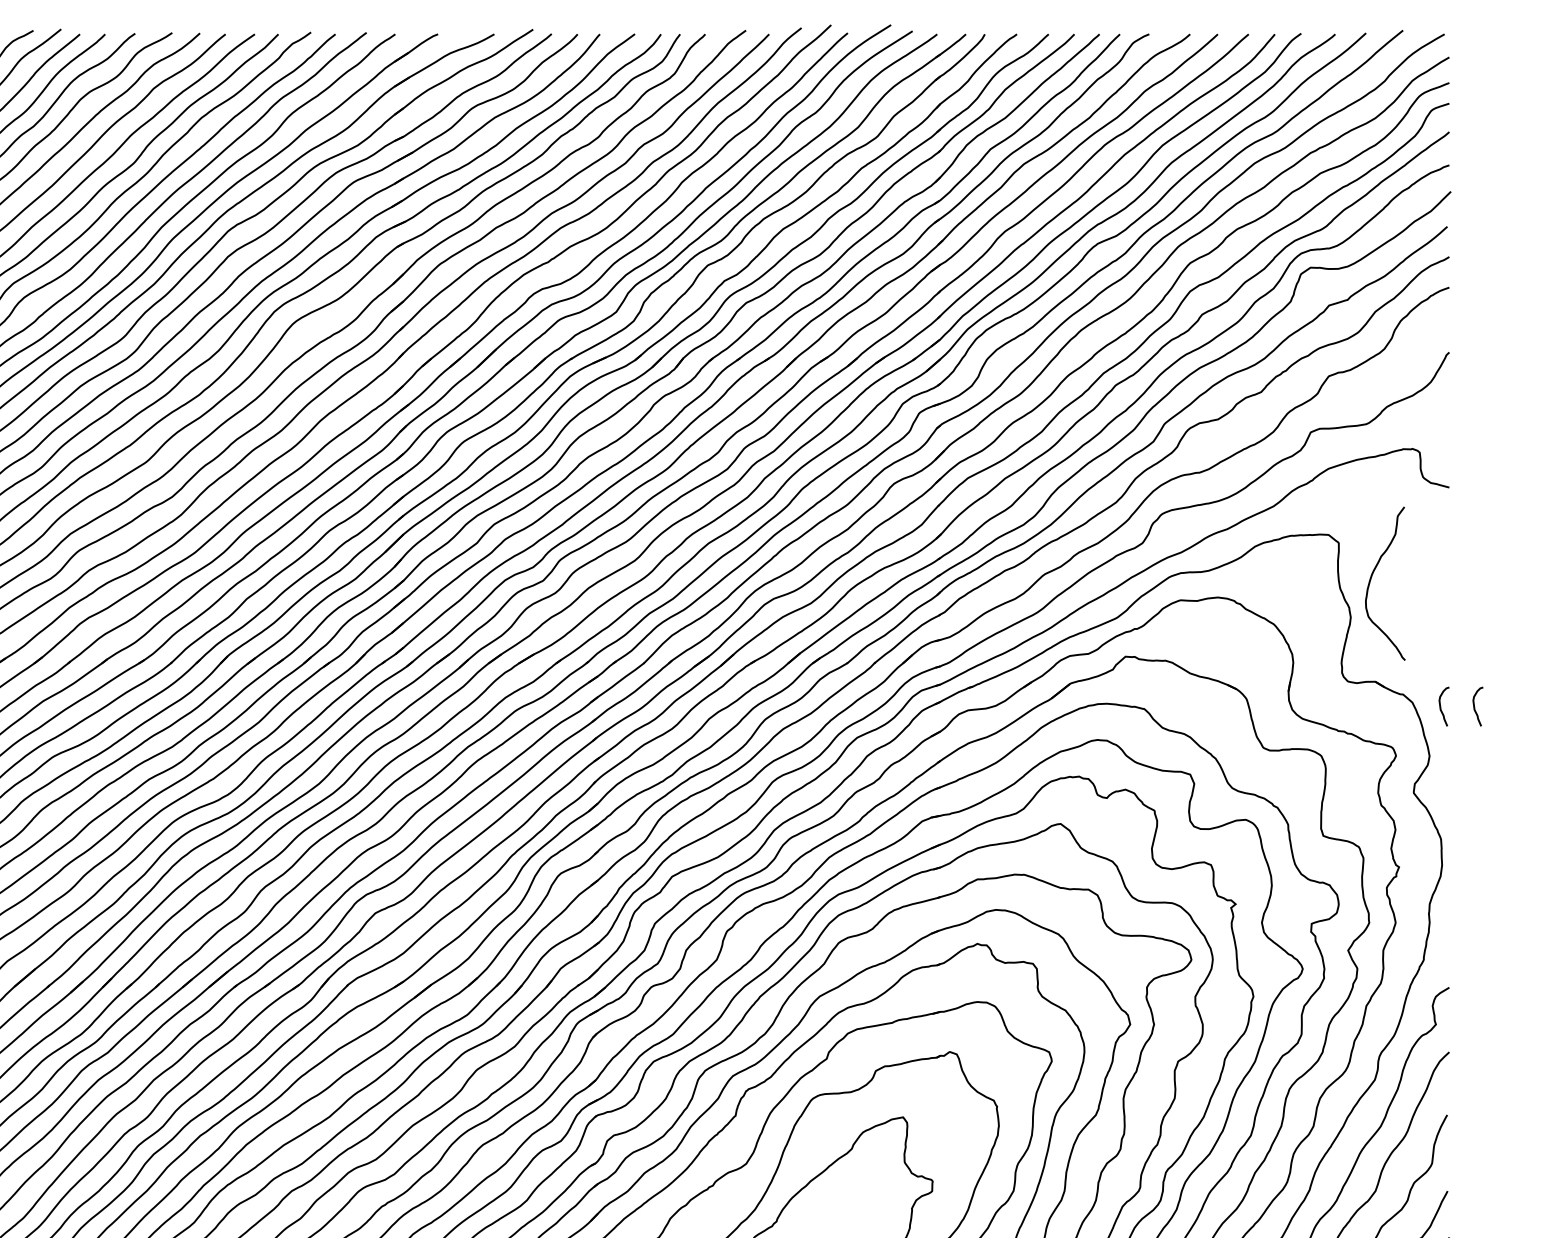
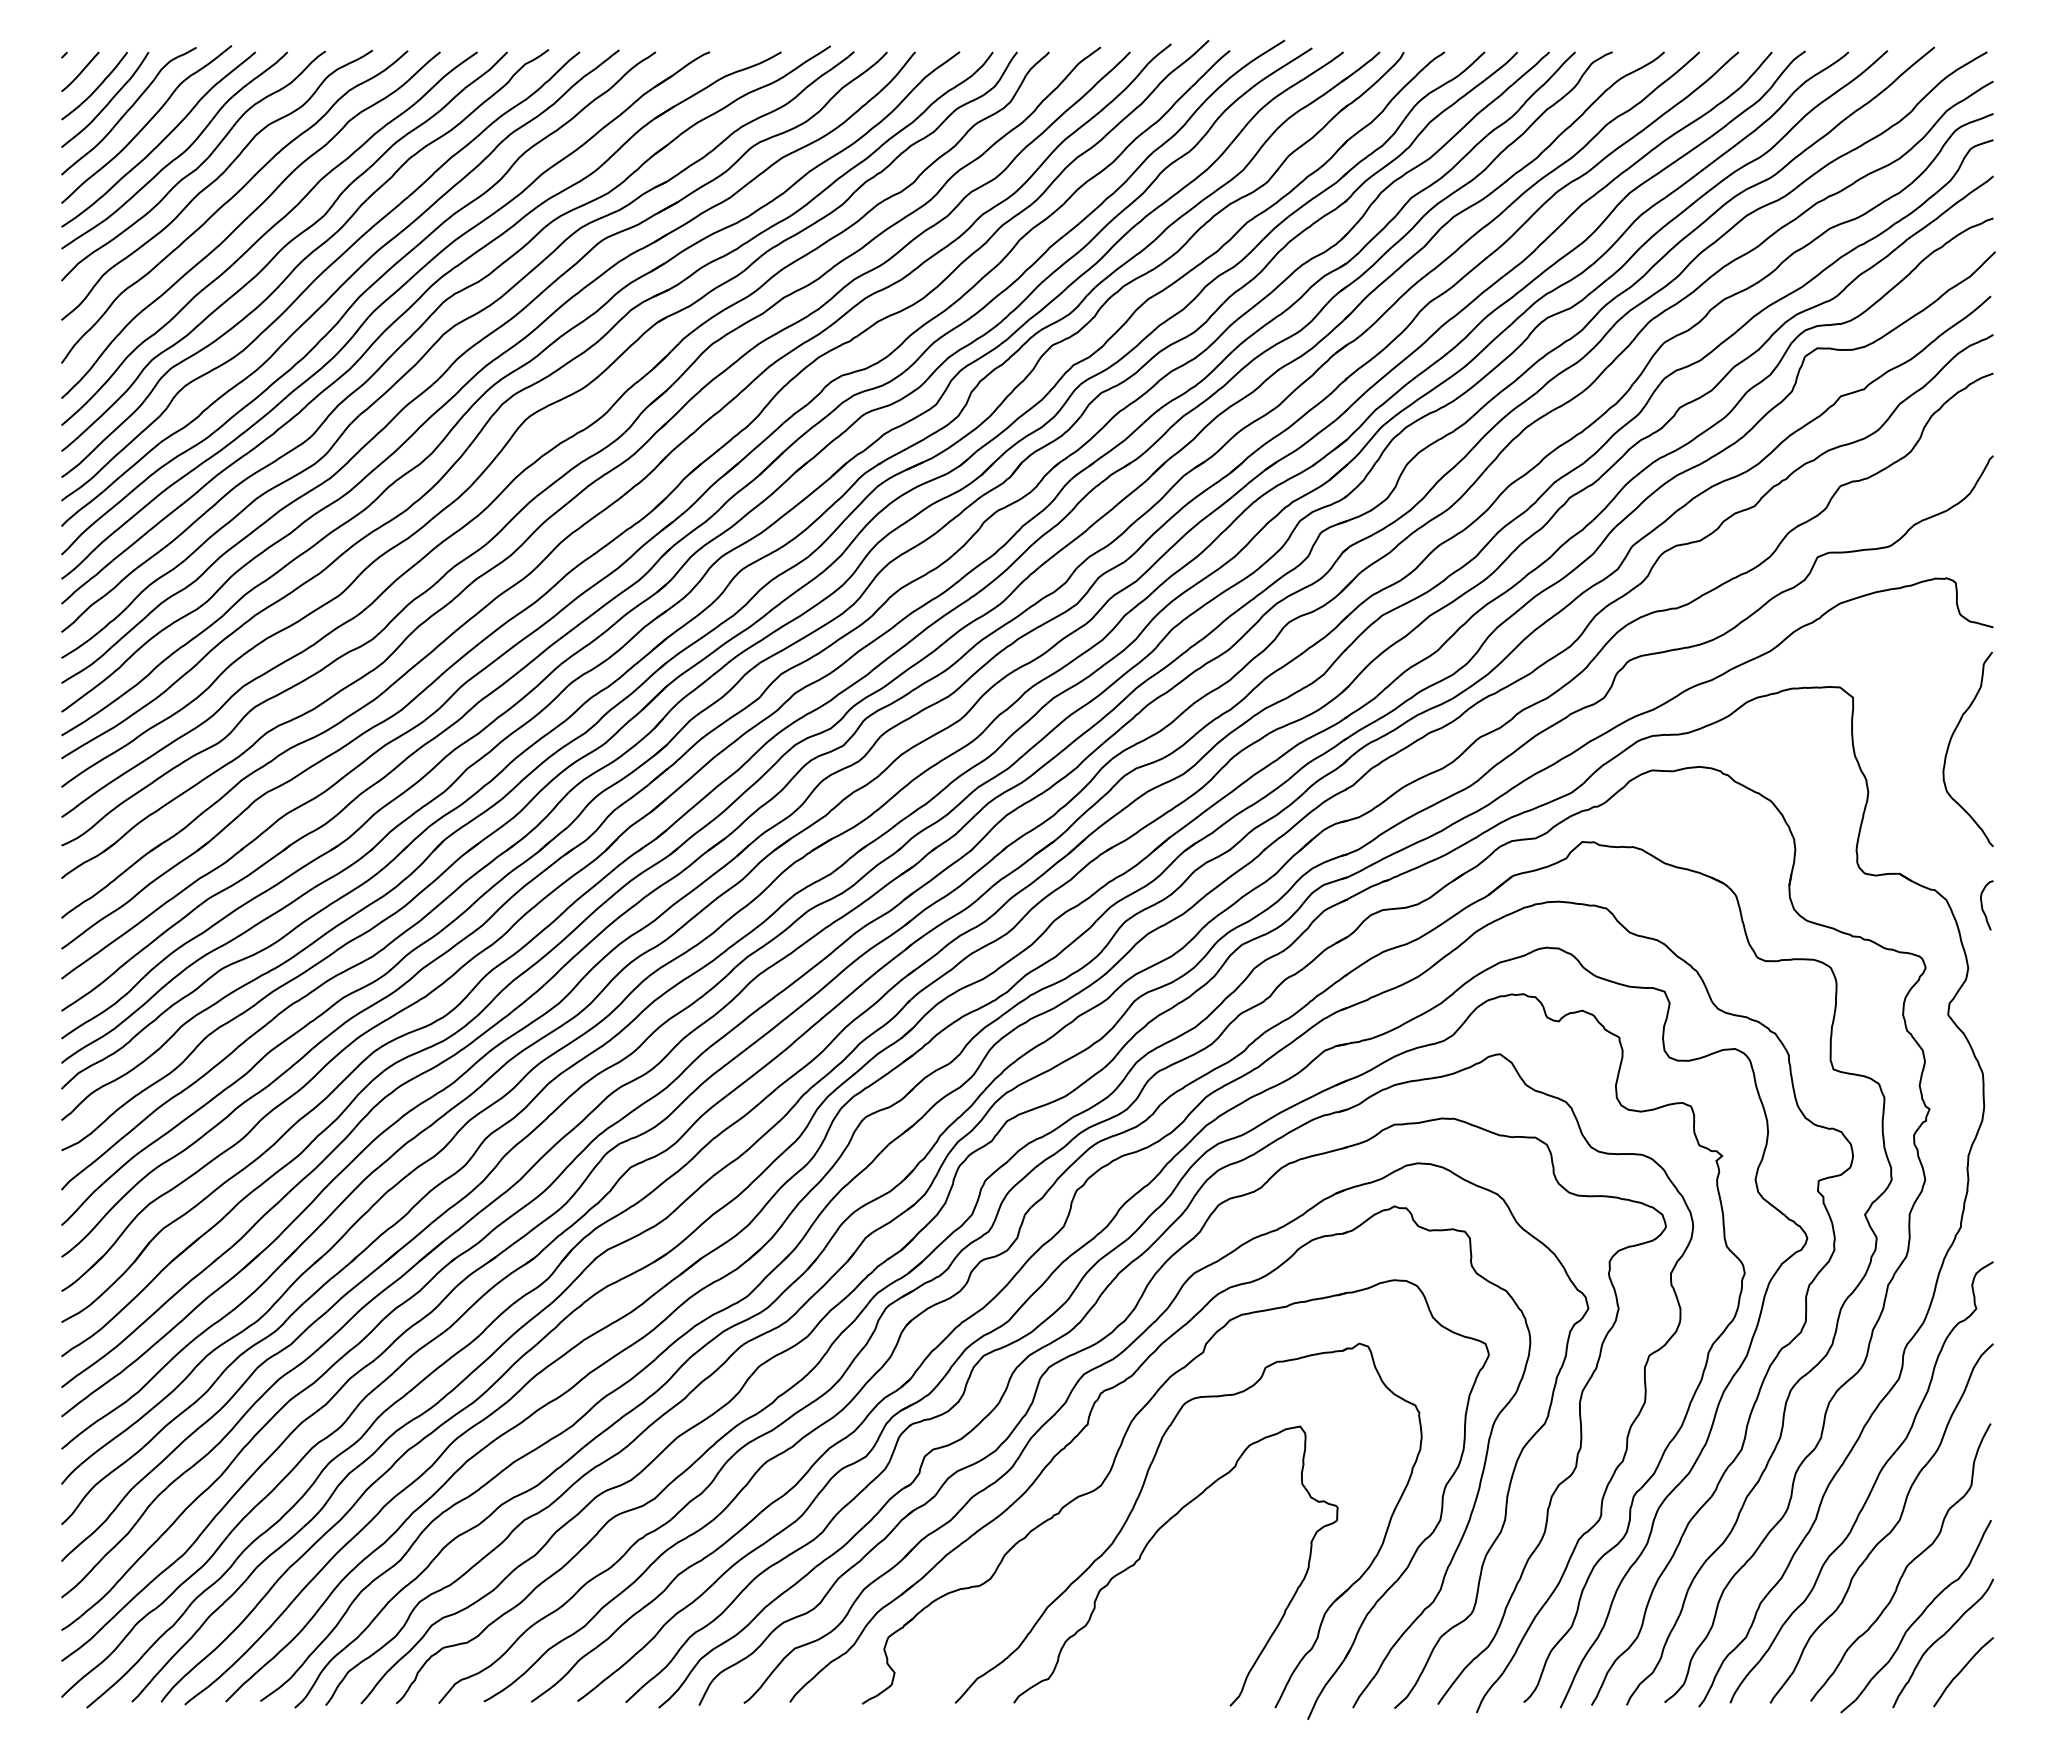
curve: (1371, 579) -> (1950, 743), moved
curve: (1474, 706) -> (2025, 905), removed

